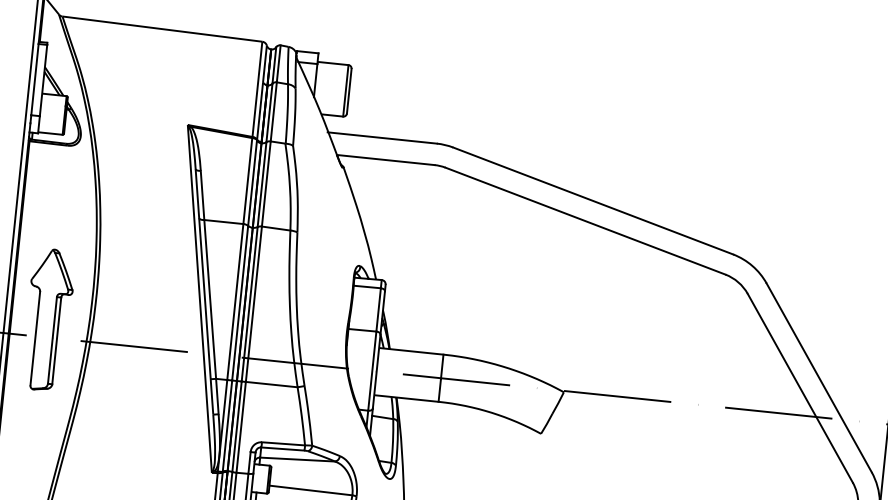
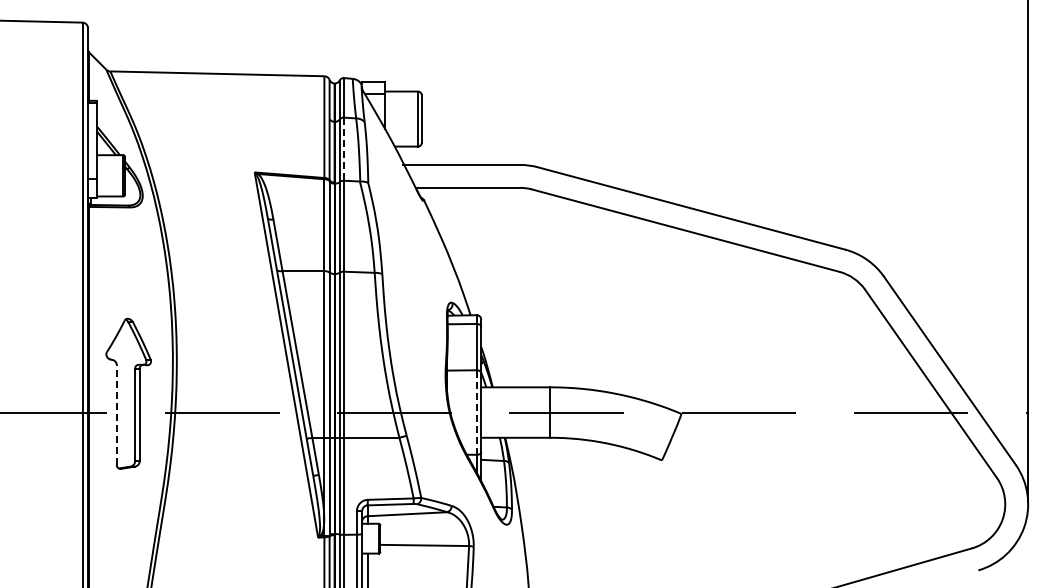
line: (274, 112) -> (344, 149), solid -> dashed
line: (35, 339) -> (116, 415), solid -> dashed
line: (372, 371) -> (476, 412), solid -> dashed

